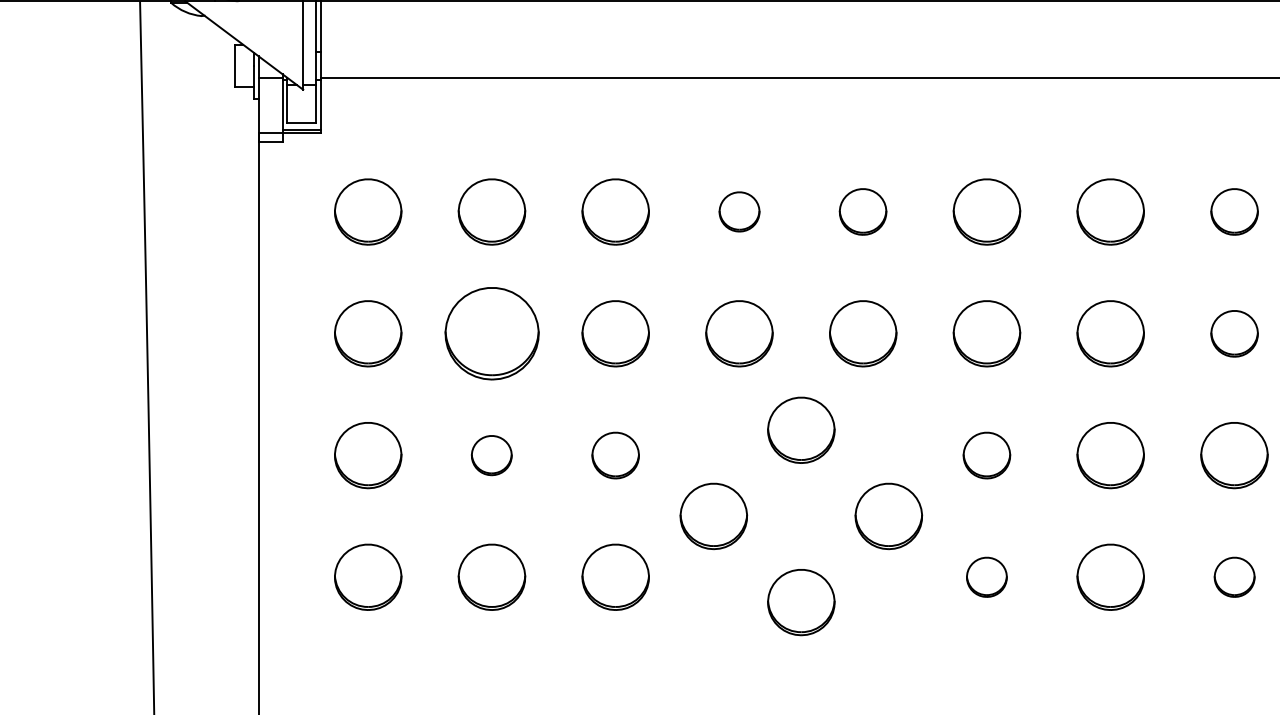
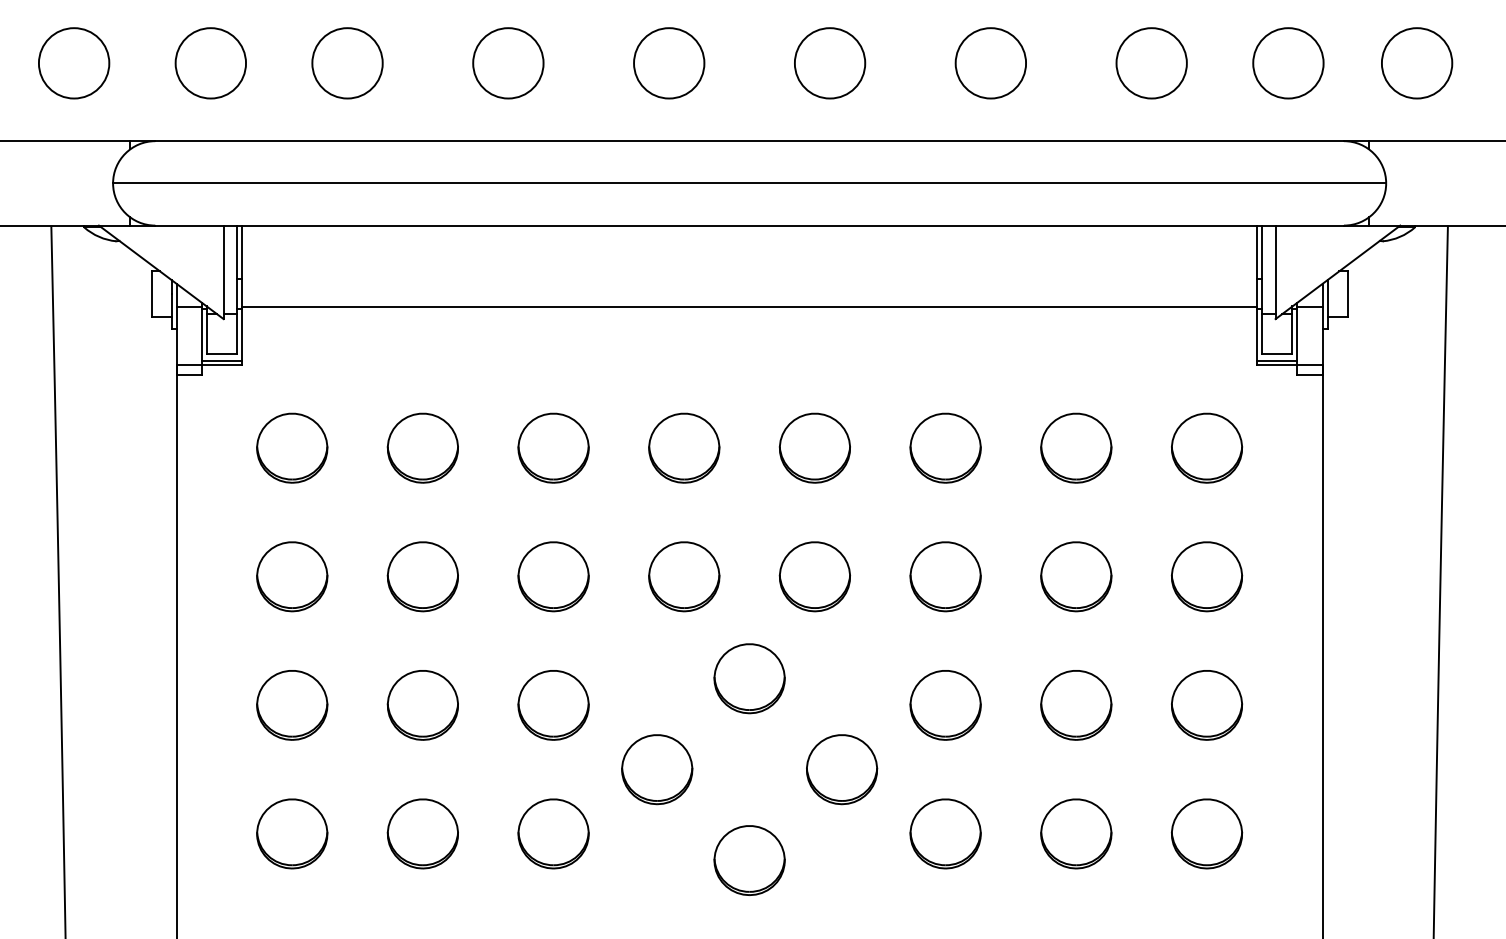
part: (739, 211) -> (684, 447), size x1.67
part: (862, 211) -> (814, 447), size x1.43
part: (1234, 211) -> (1207, 447), size x1.43
part: (491, 333) -> (422, 576), size x0.71
part: (1234, 333) -> (1207, 576), size x1.43
part: (491, 455) -> (422, 705), size x1.67
part: (615, 455) -> (553, 705), size x1.43
part: (986, 455) -> (945, 705), size x1.43
part: (986, 576) -> (945, 833), size x1.67
part: (1234, 576) -> (1207, 833), size x1.67

